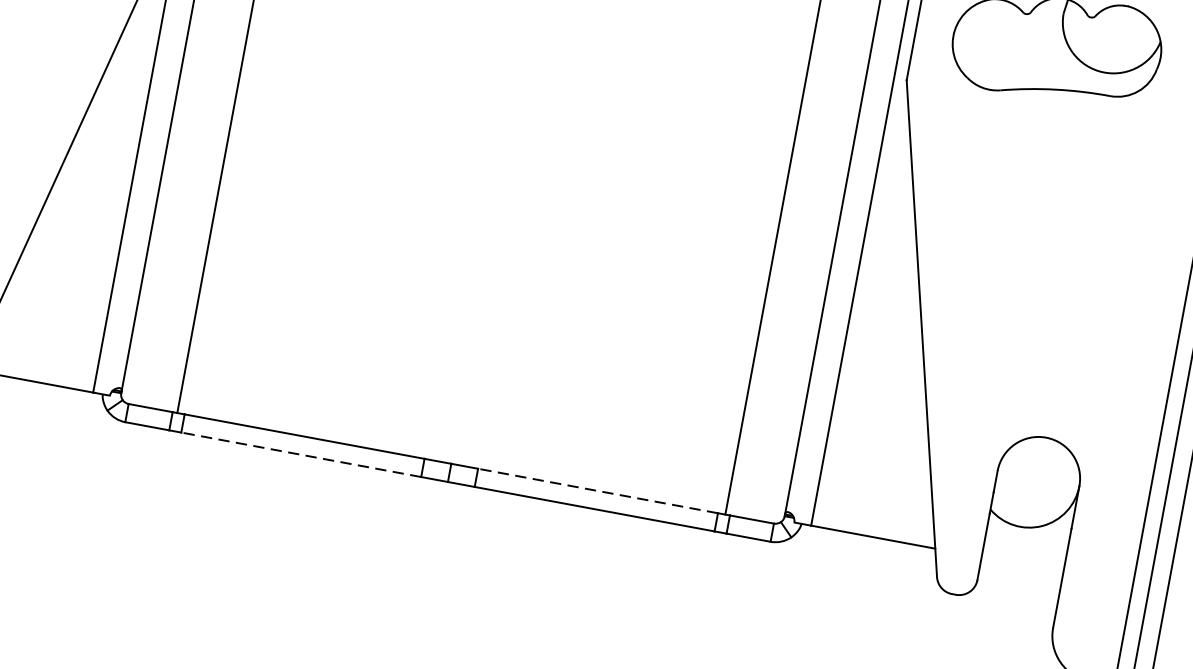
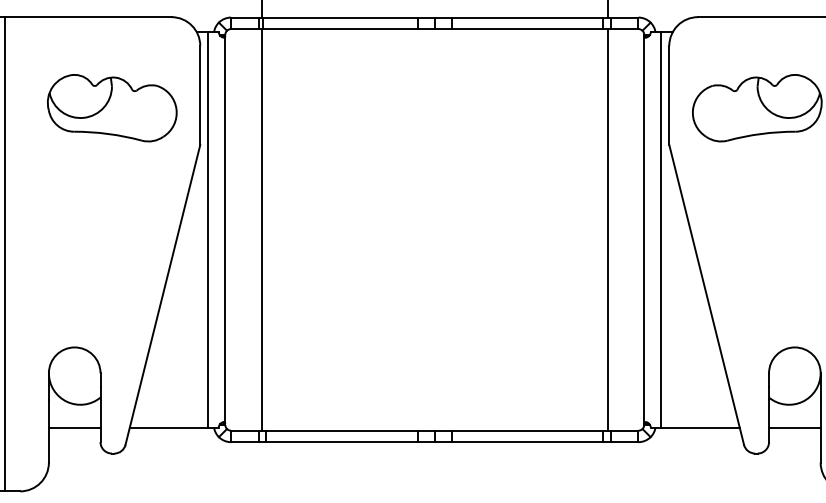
line: (301, 455) -> (342, 442), dashed -> solid
line: (598, 490) -> (527, 430), dashed -> solid
line: (1022, 564) -> (794, 427), added

